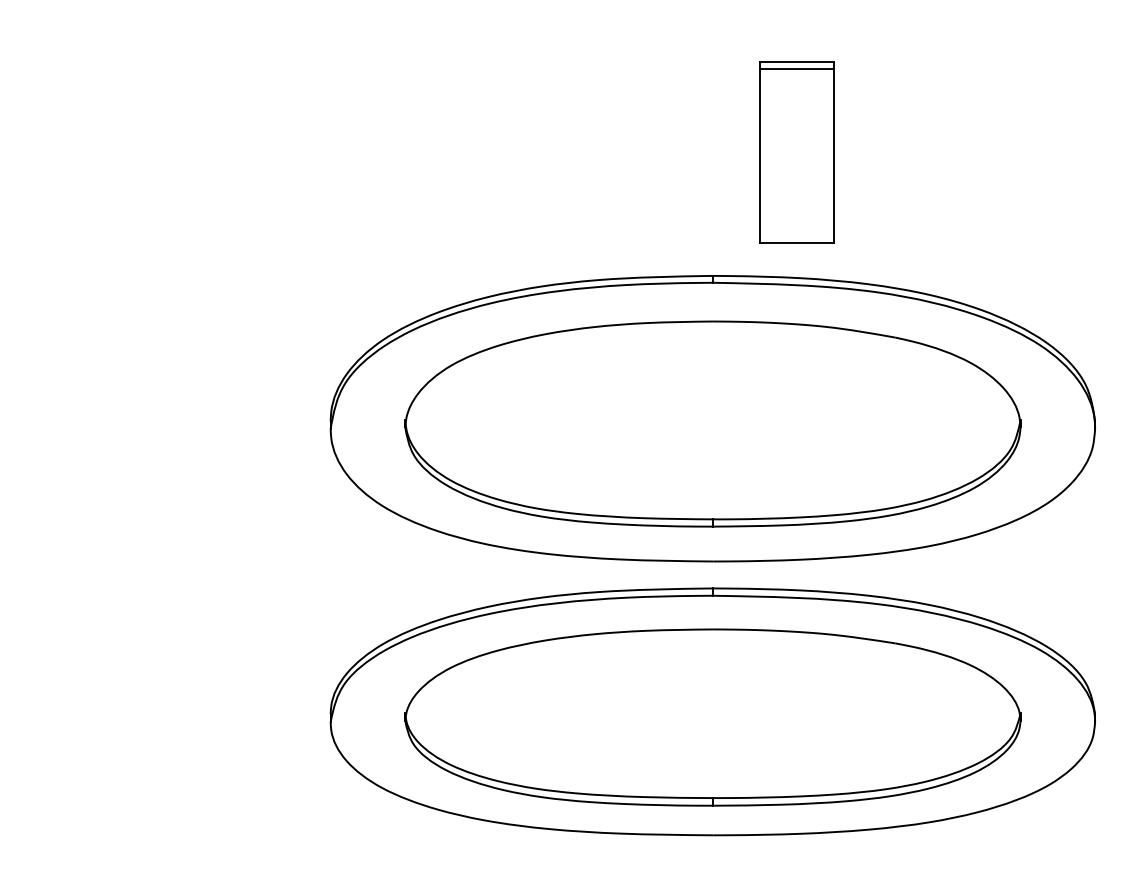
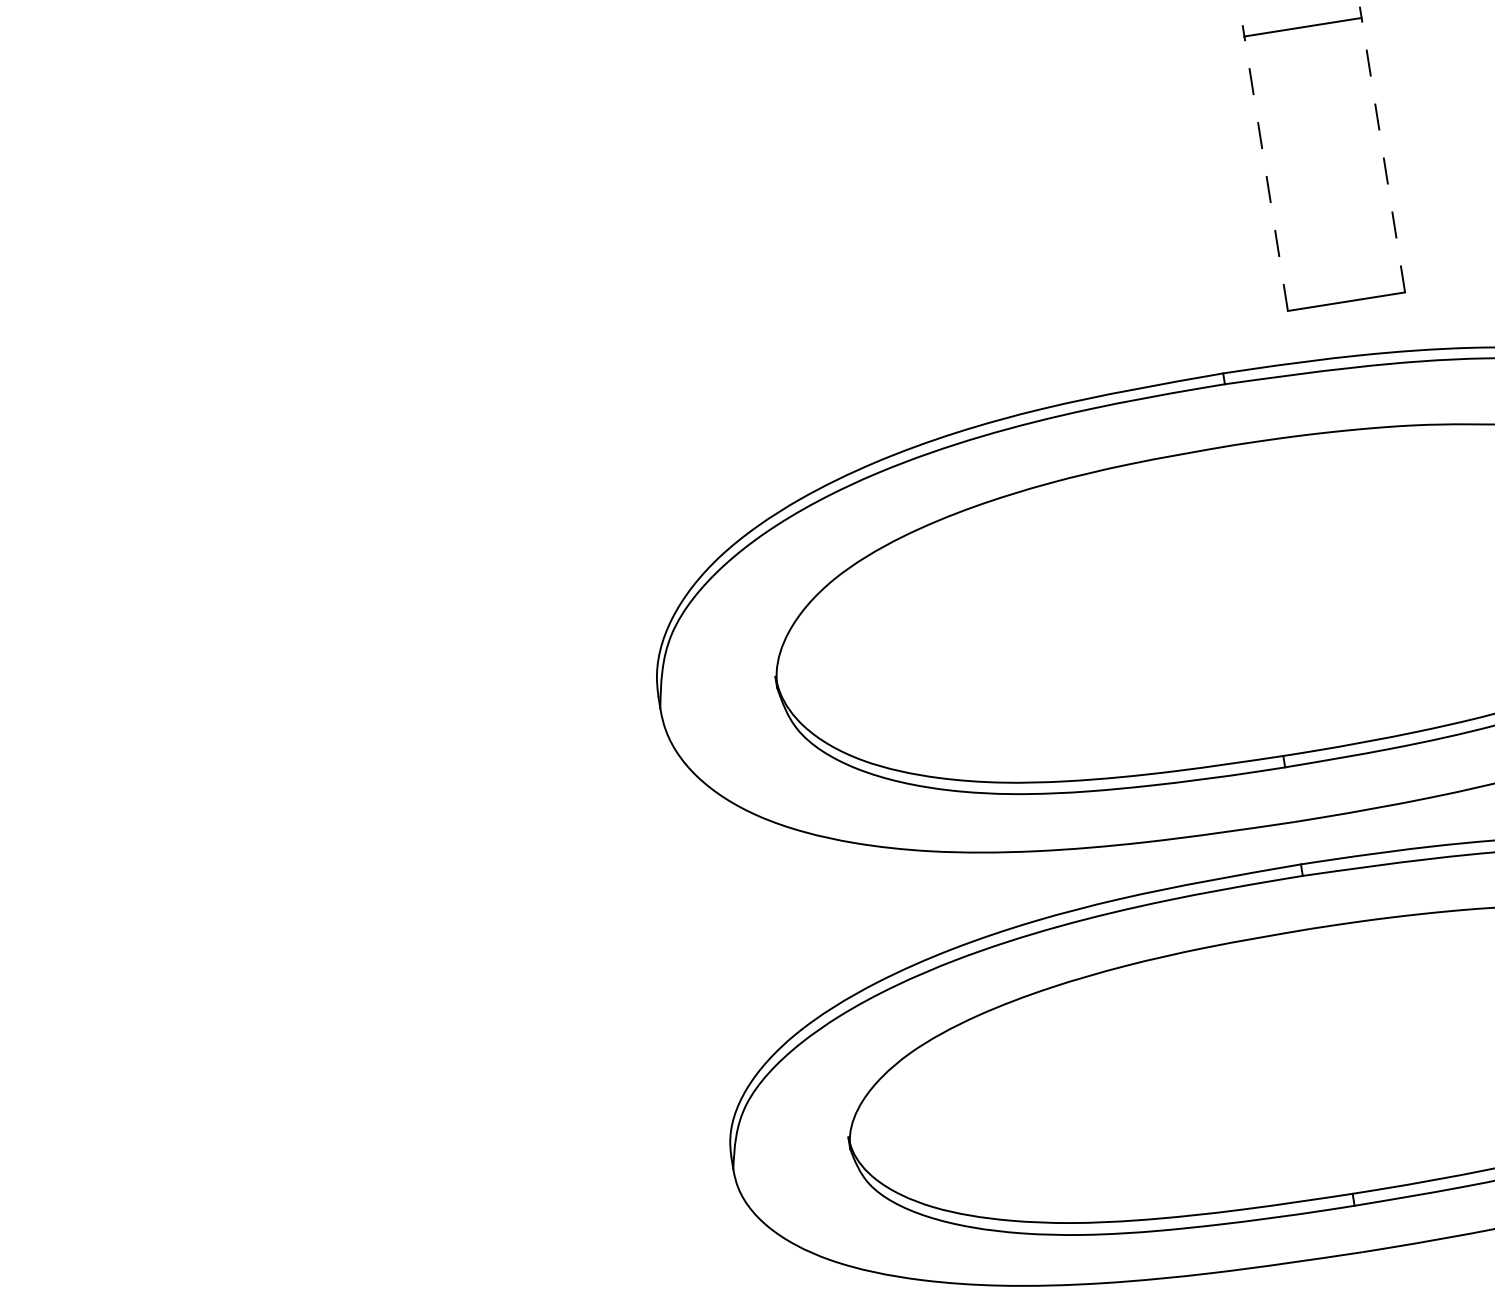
line: (796, 62) -> (1300, 17), removed
line: (759, 155) -> (1265, 172), solid -> dashed
line: (834, 155) -> (1383, 154), solid -> dashed

